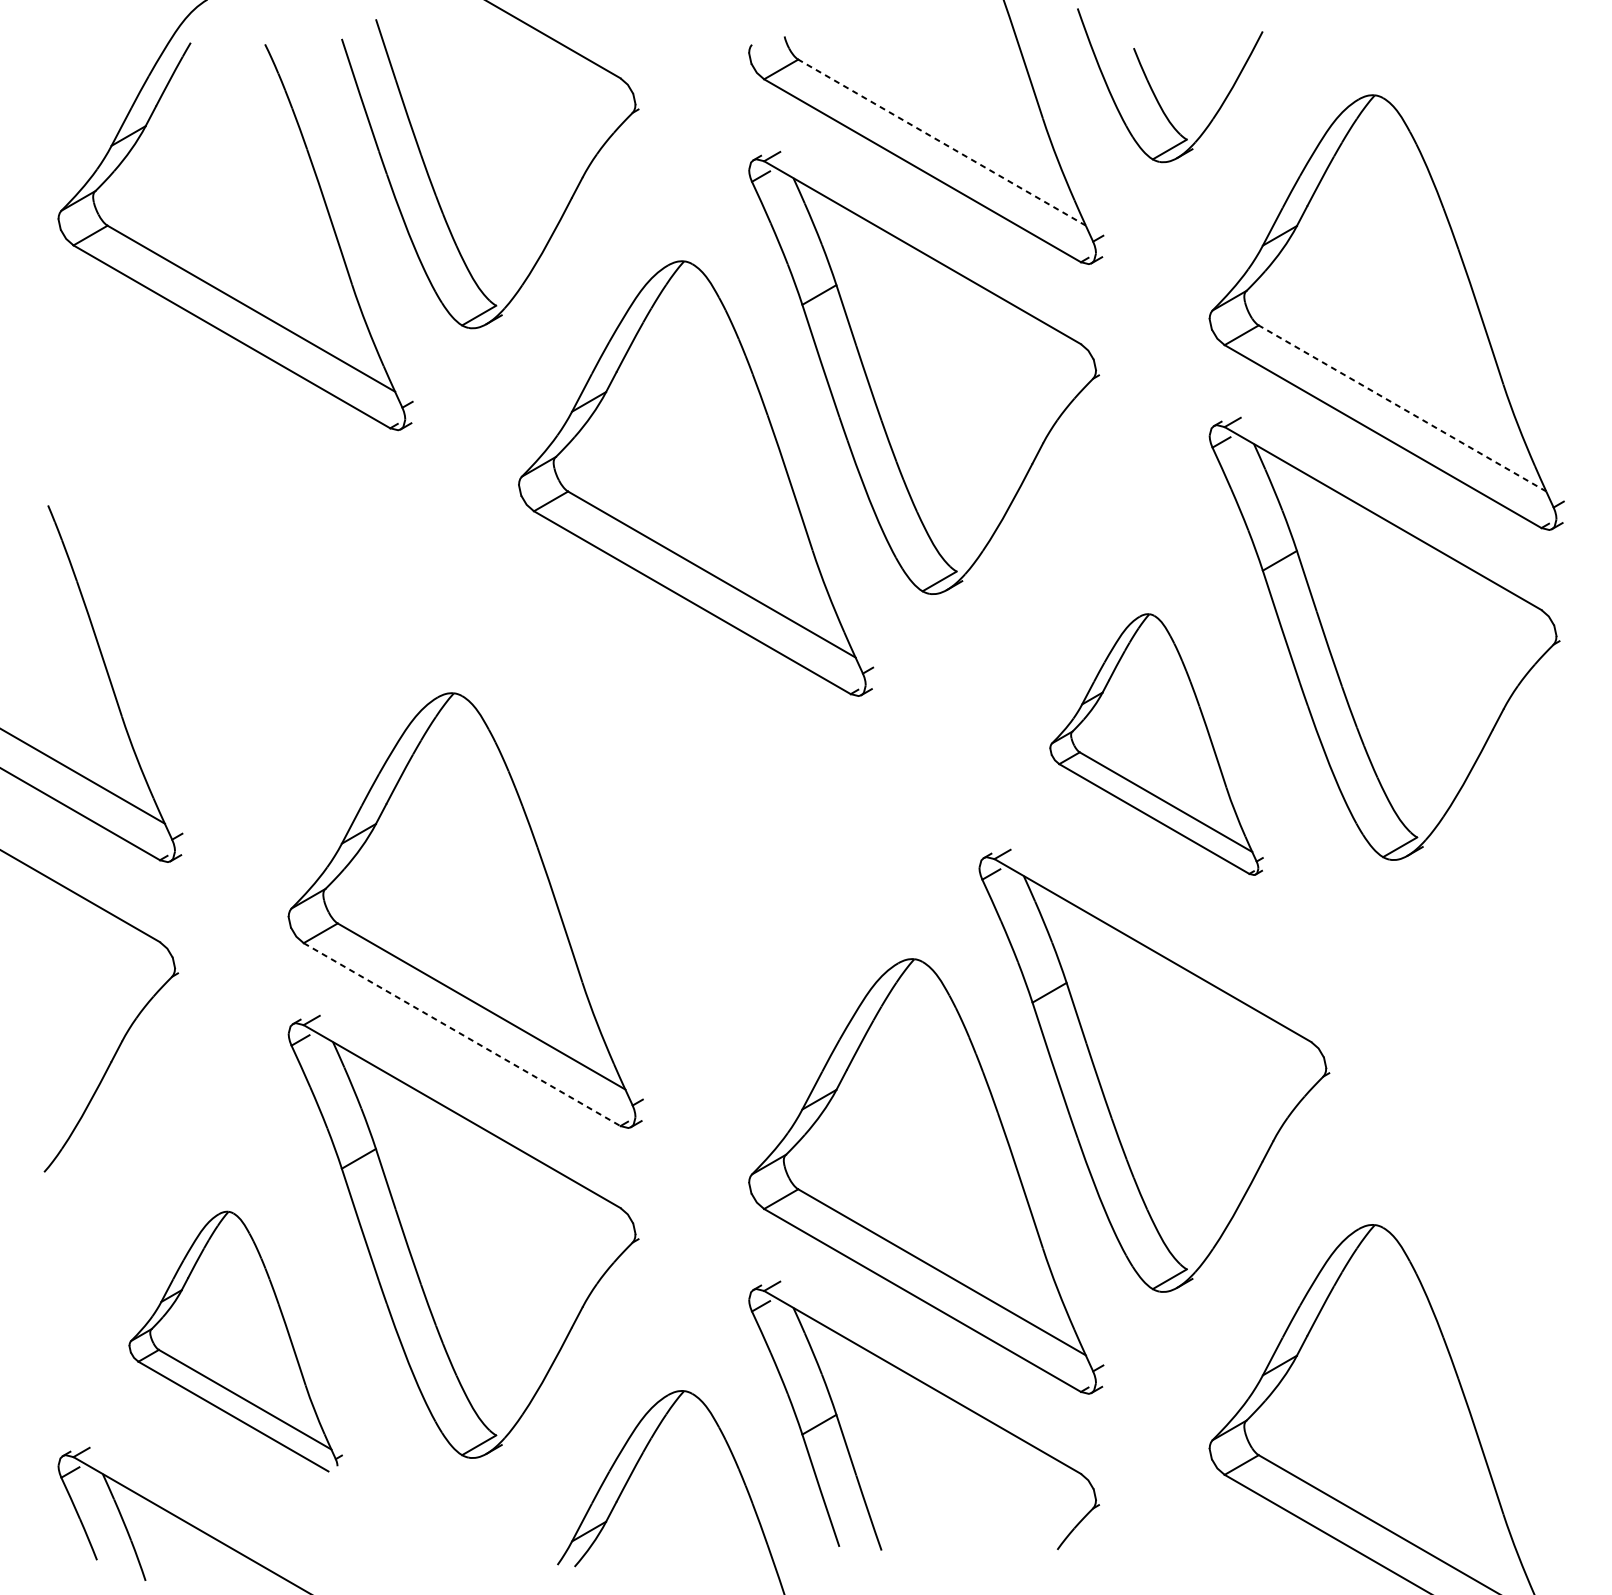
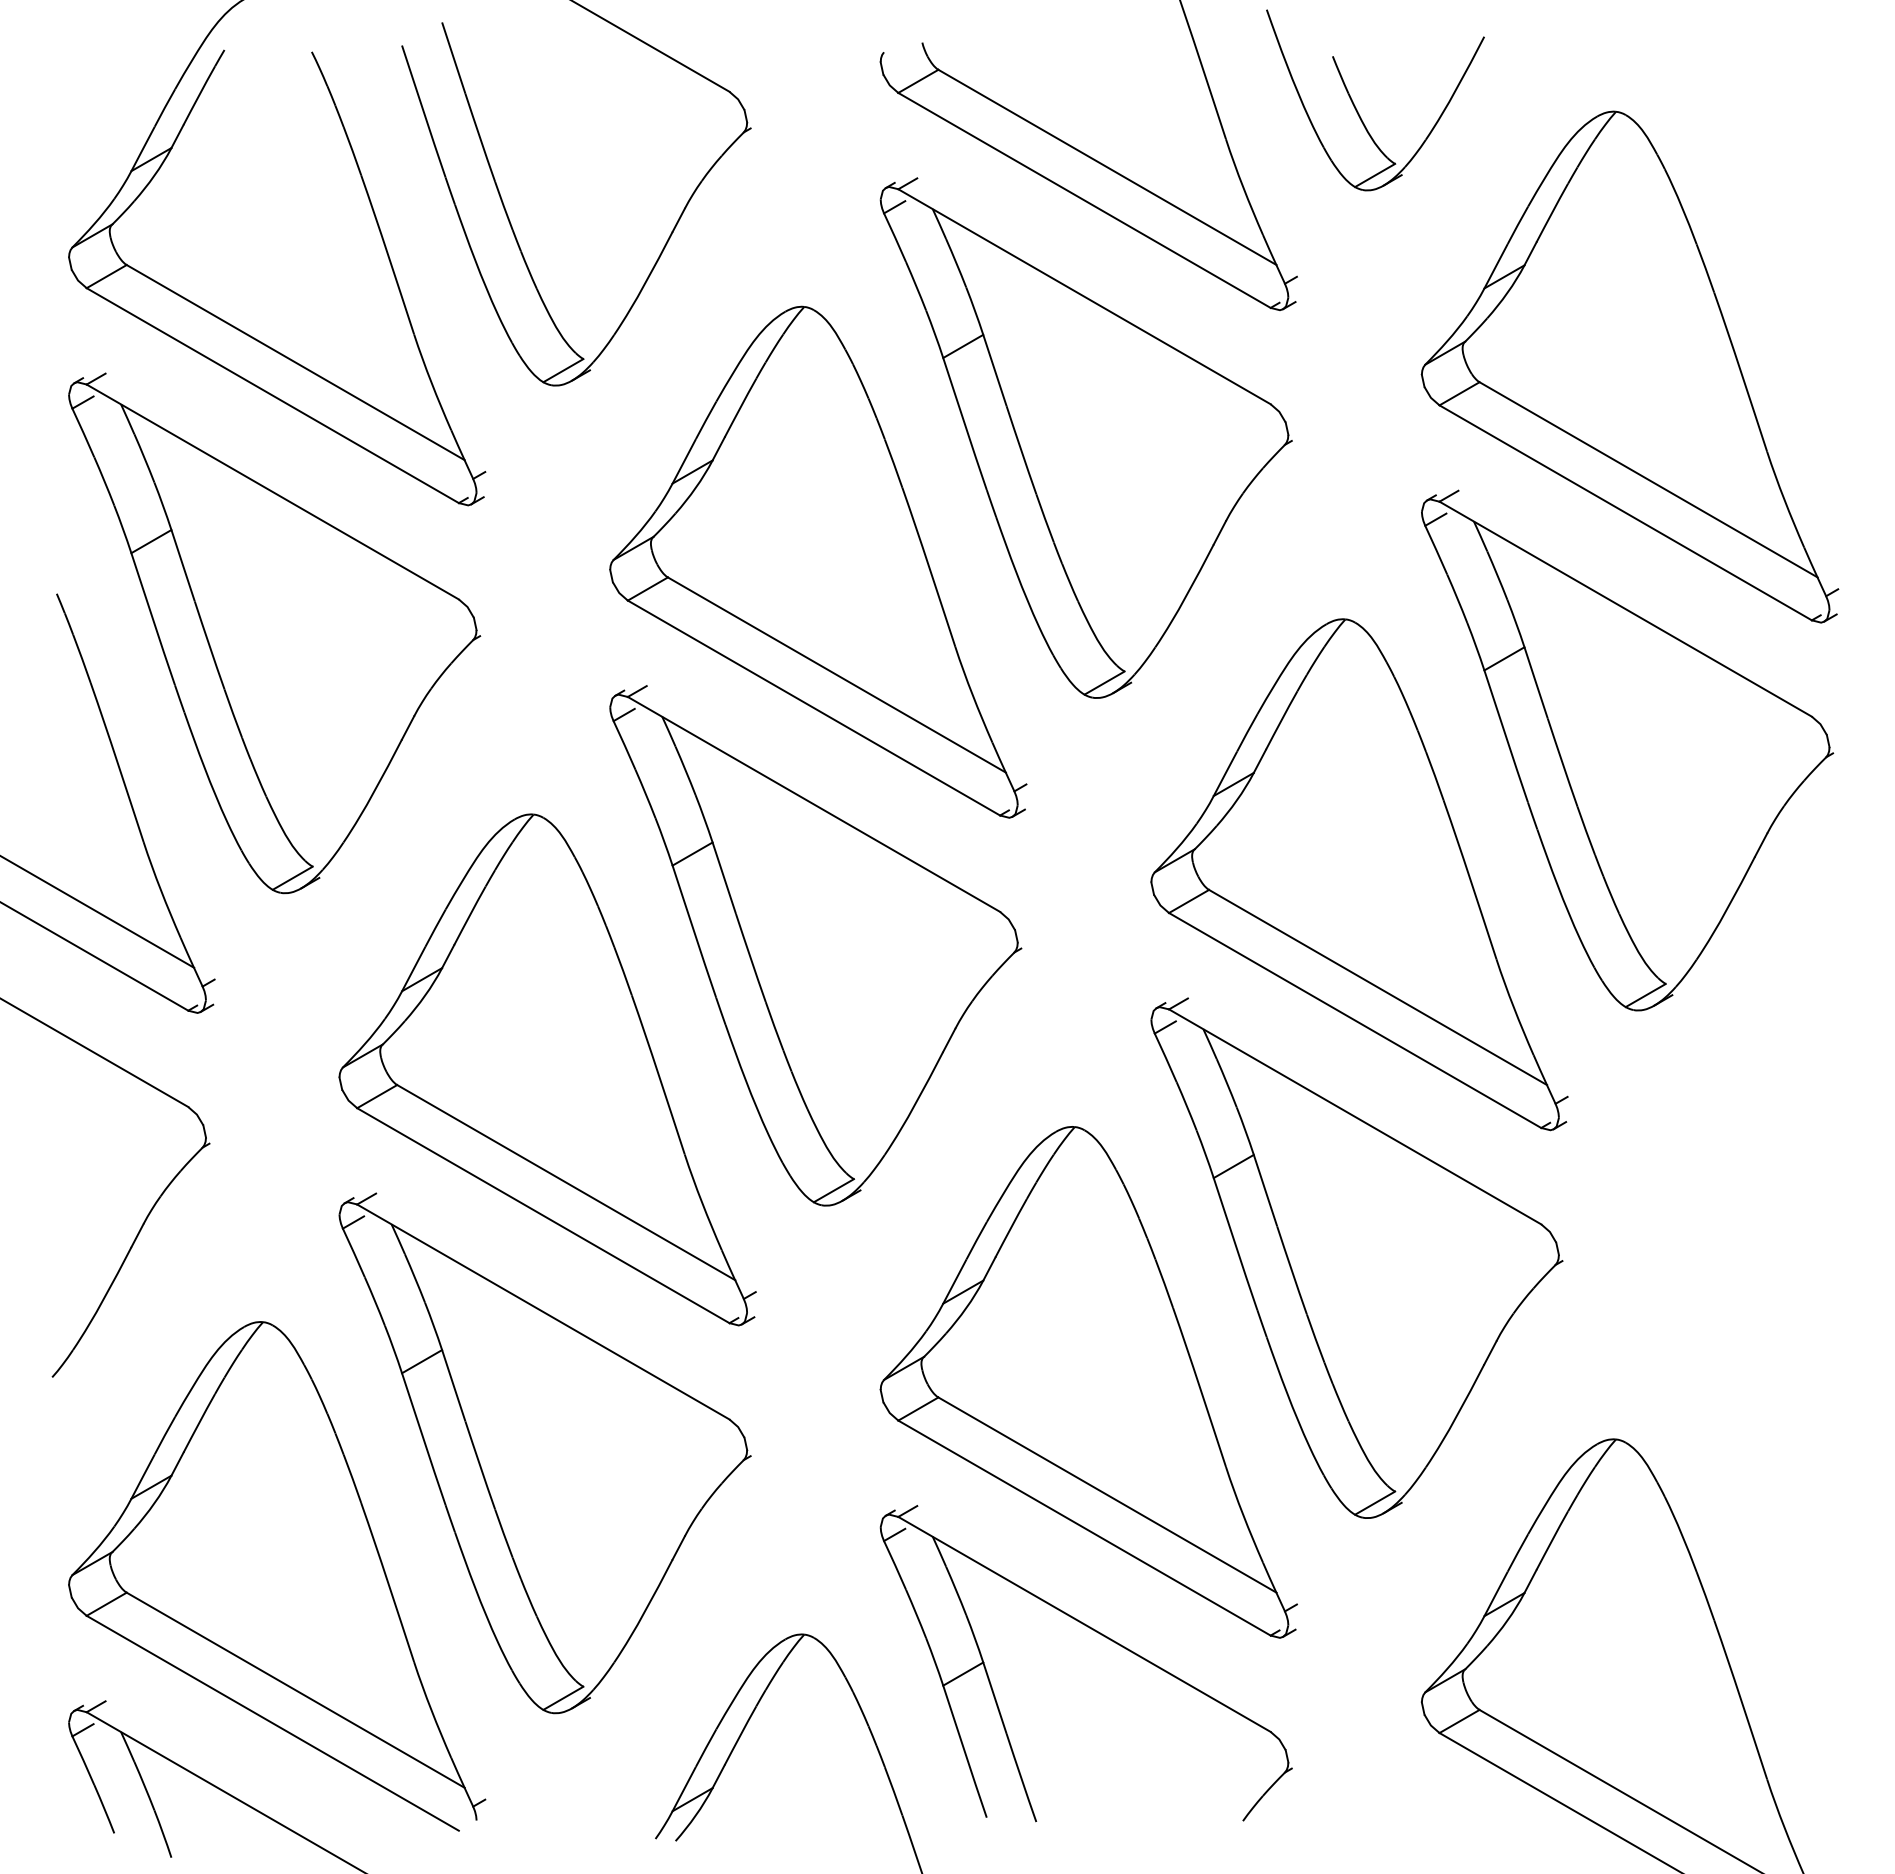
line: (942, 142) -> (1107, 167), dashed -> solid
line: (1402, 408) -> (1648, 479), dashed -> solid
part: (233, 539) -> (274, 633), added
part: (1156, 744) -> (1359, 874), size x1.67
part: (693, 804) -> (815, 945), added
line: (462, 1034) -> (543, 1215), dashed -> solid
part: (235, 1341) -> (277, 1576), size x1.67

